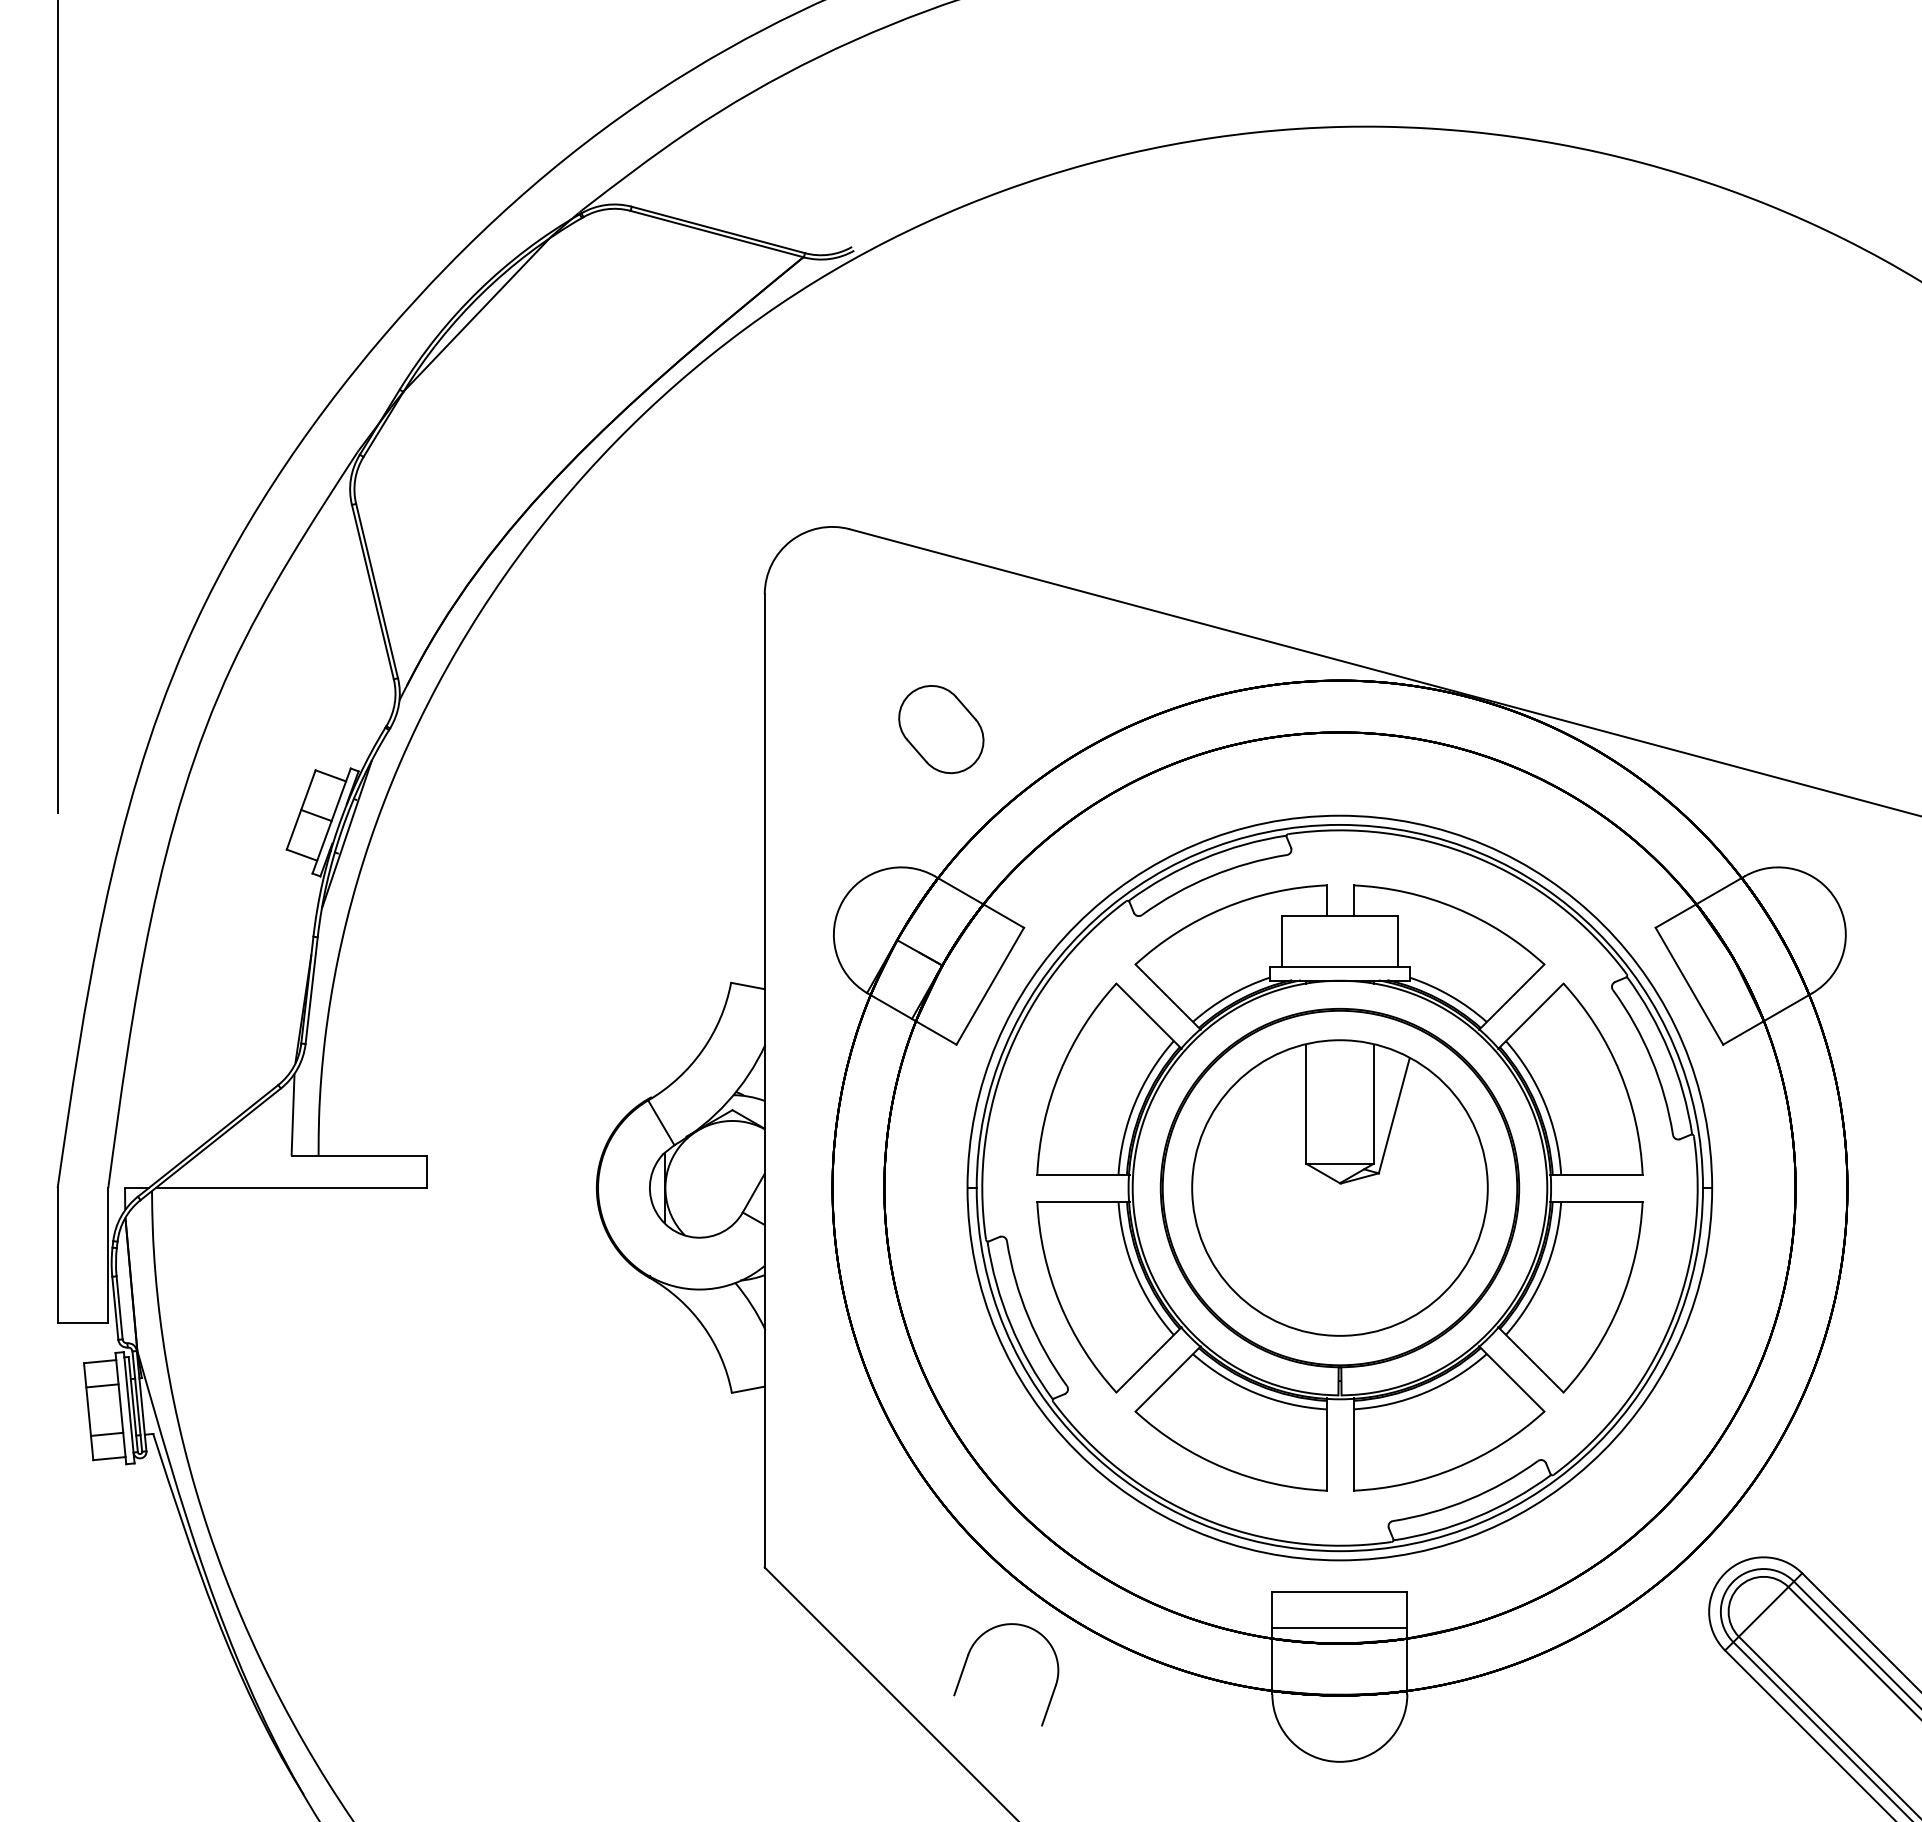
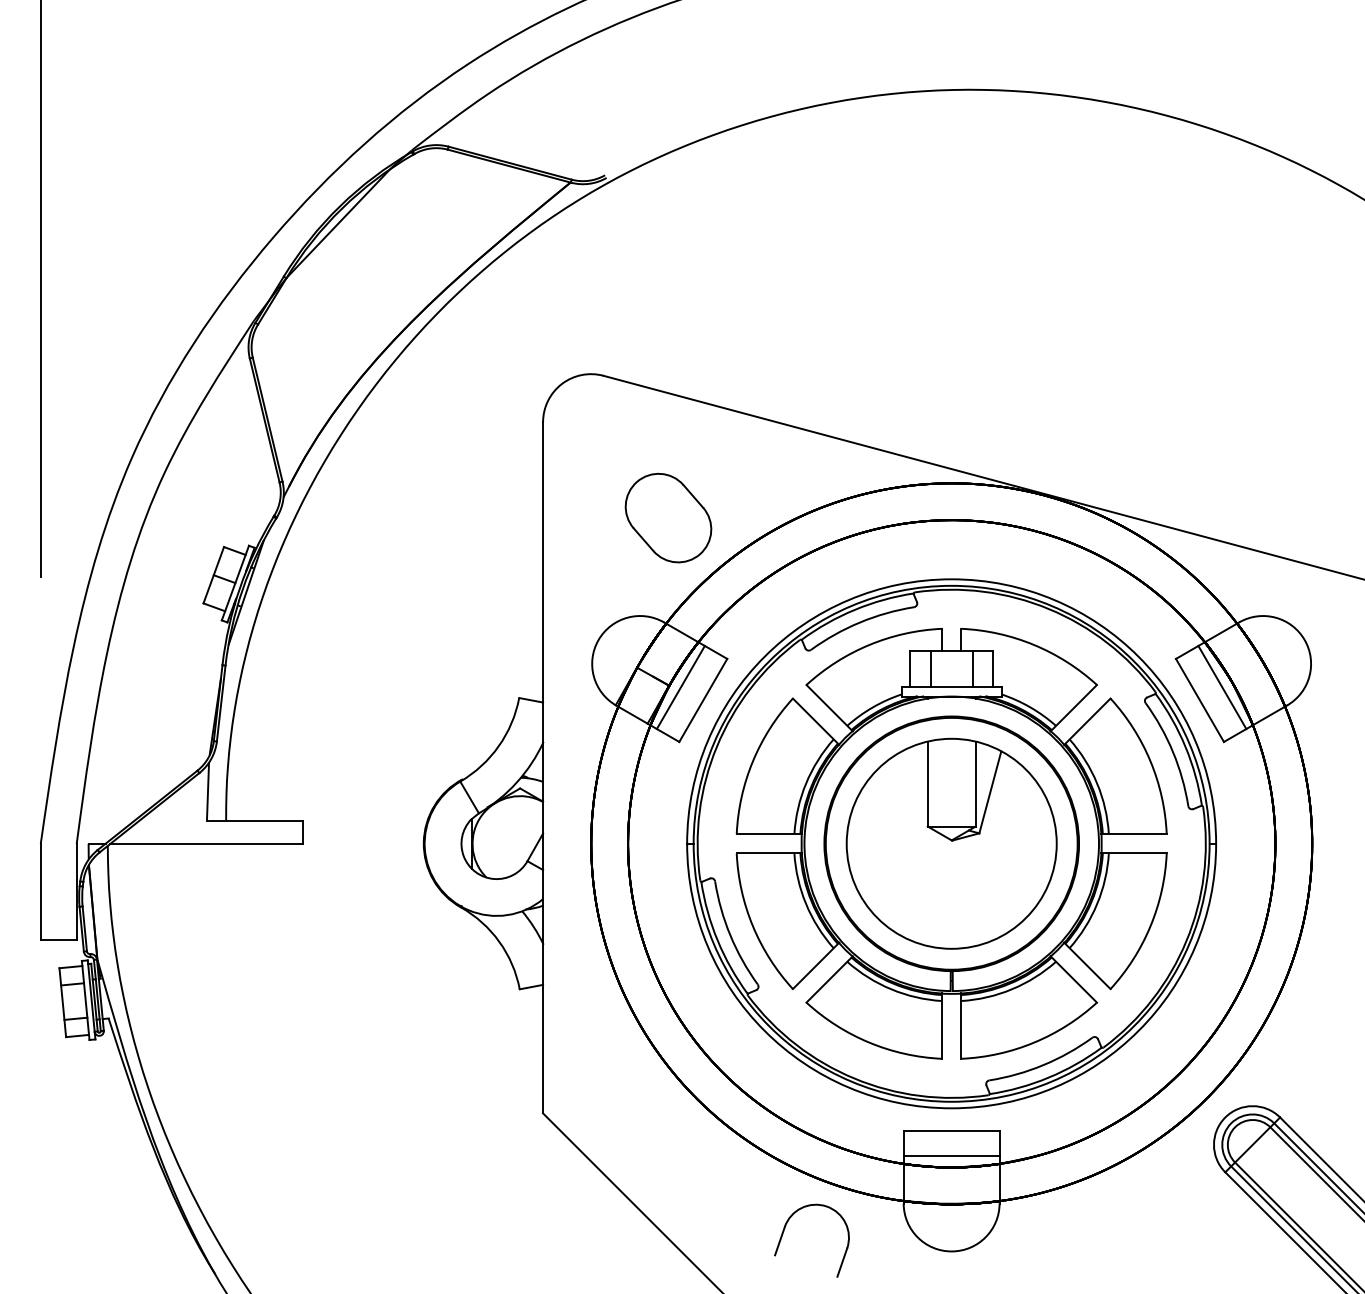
part: (941, 729) -> (668, 518), size x1.43
line: (1310, 941) -> (930, 668), added
line: (1369, 941) -> (972, 668), added
line: (958, 967) -> (680, 687), added
line: (1720, 967) -> (1222, 687), added
part: (967, 1660) -> (784, 1230), moved

